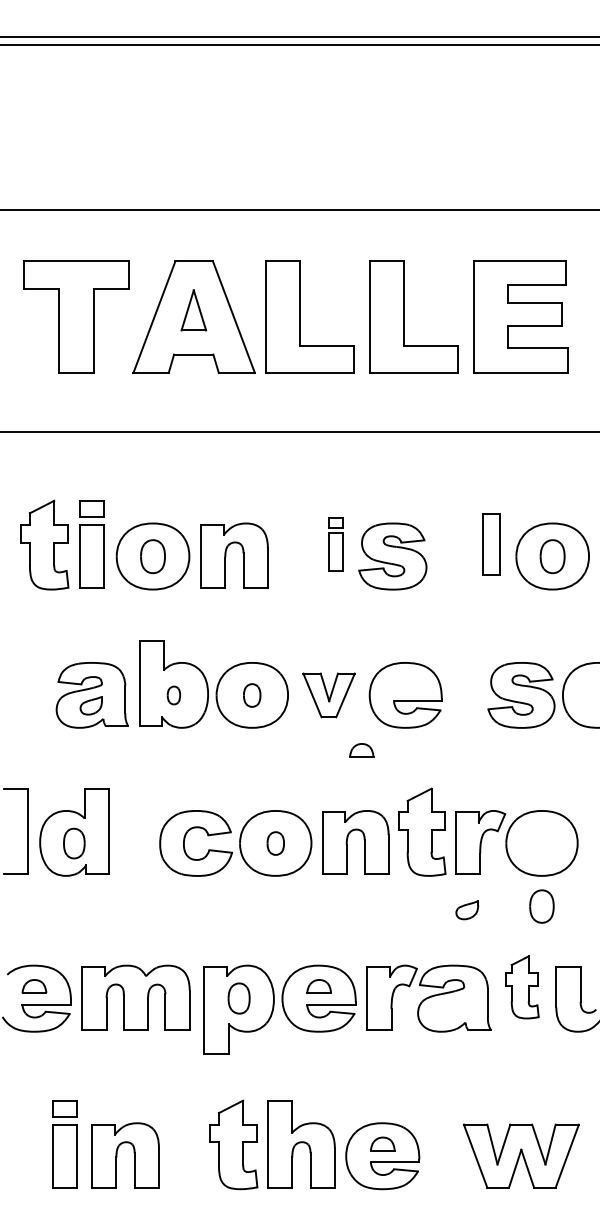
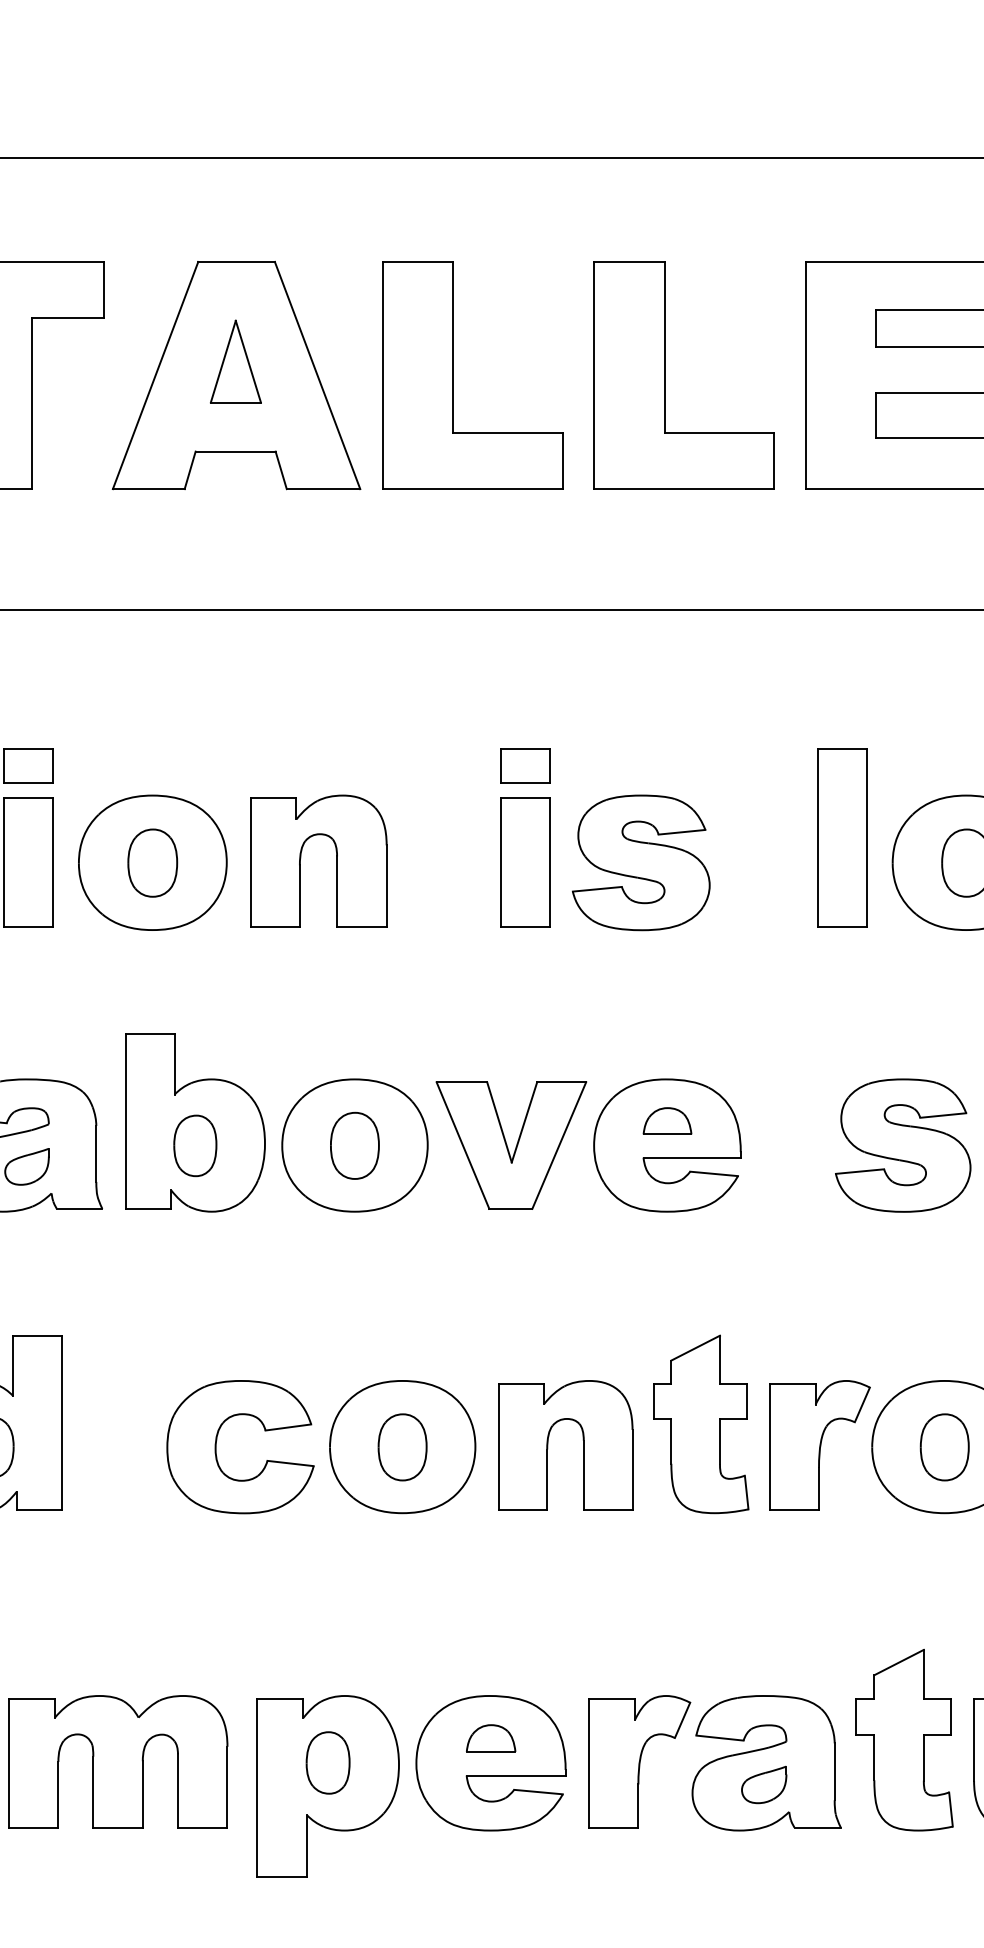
part: (335, 544) -> (524, 838), size x1.67
part: (491, 544) -> (842, 838), size x1.43
part: (173, 695) -> (194, 1145), size x1.67
part: (251, 695) -> (353, 1145), size x1.43
part: (328, 695) -> (510, 1145), size x1.43
part: (361, 750) -> (666, 1121), moved
part: (275, 843) -> (402, 1447), size x1.43
part: (541, 906) -> (943, 1447), moved
part: (467, 910) -> (764, 1785), moved
part: (521, 987) -> (903, 1740), size x1.43

